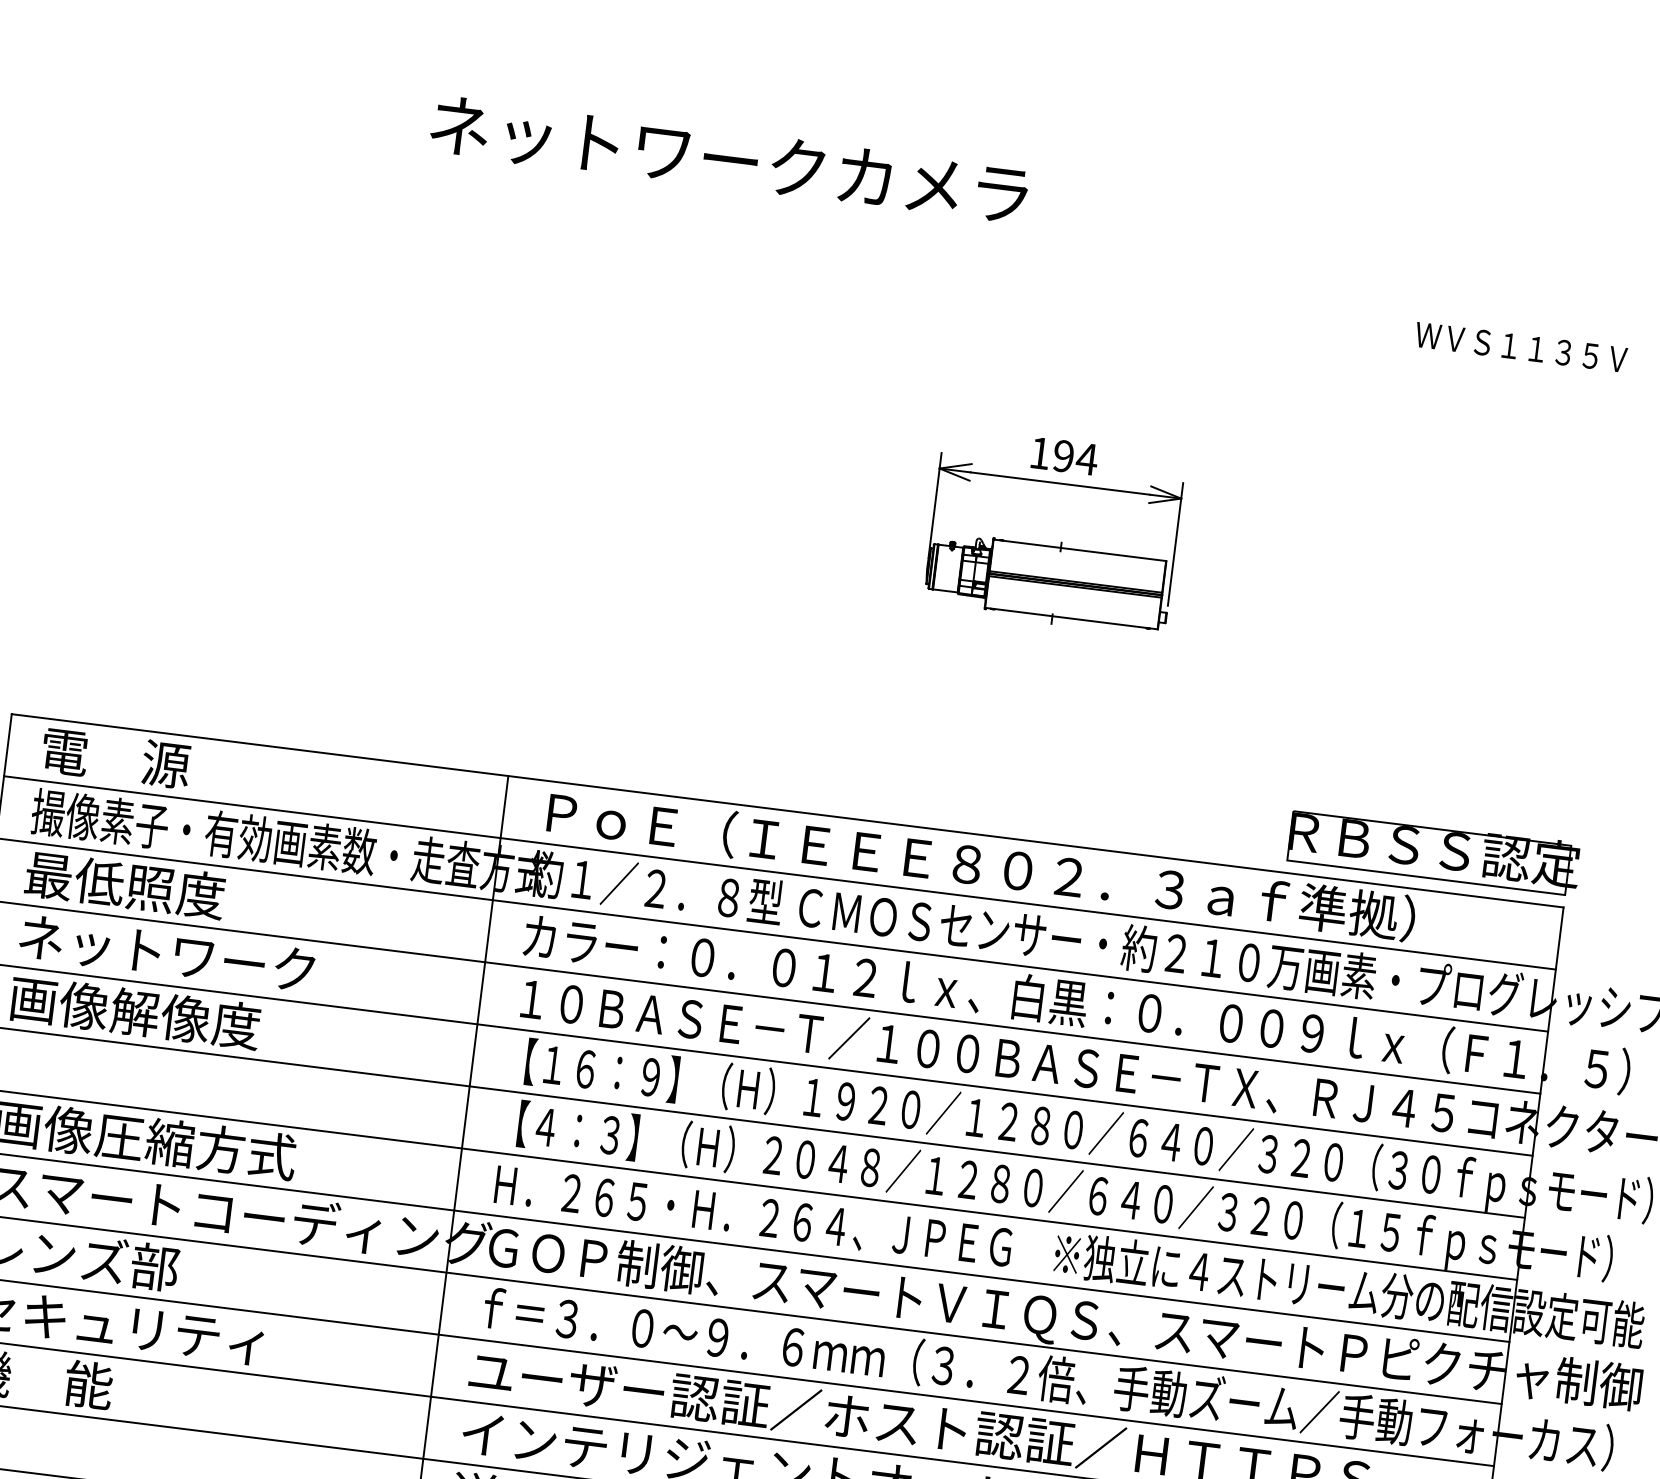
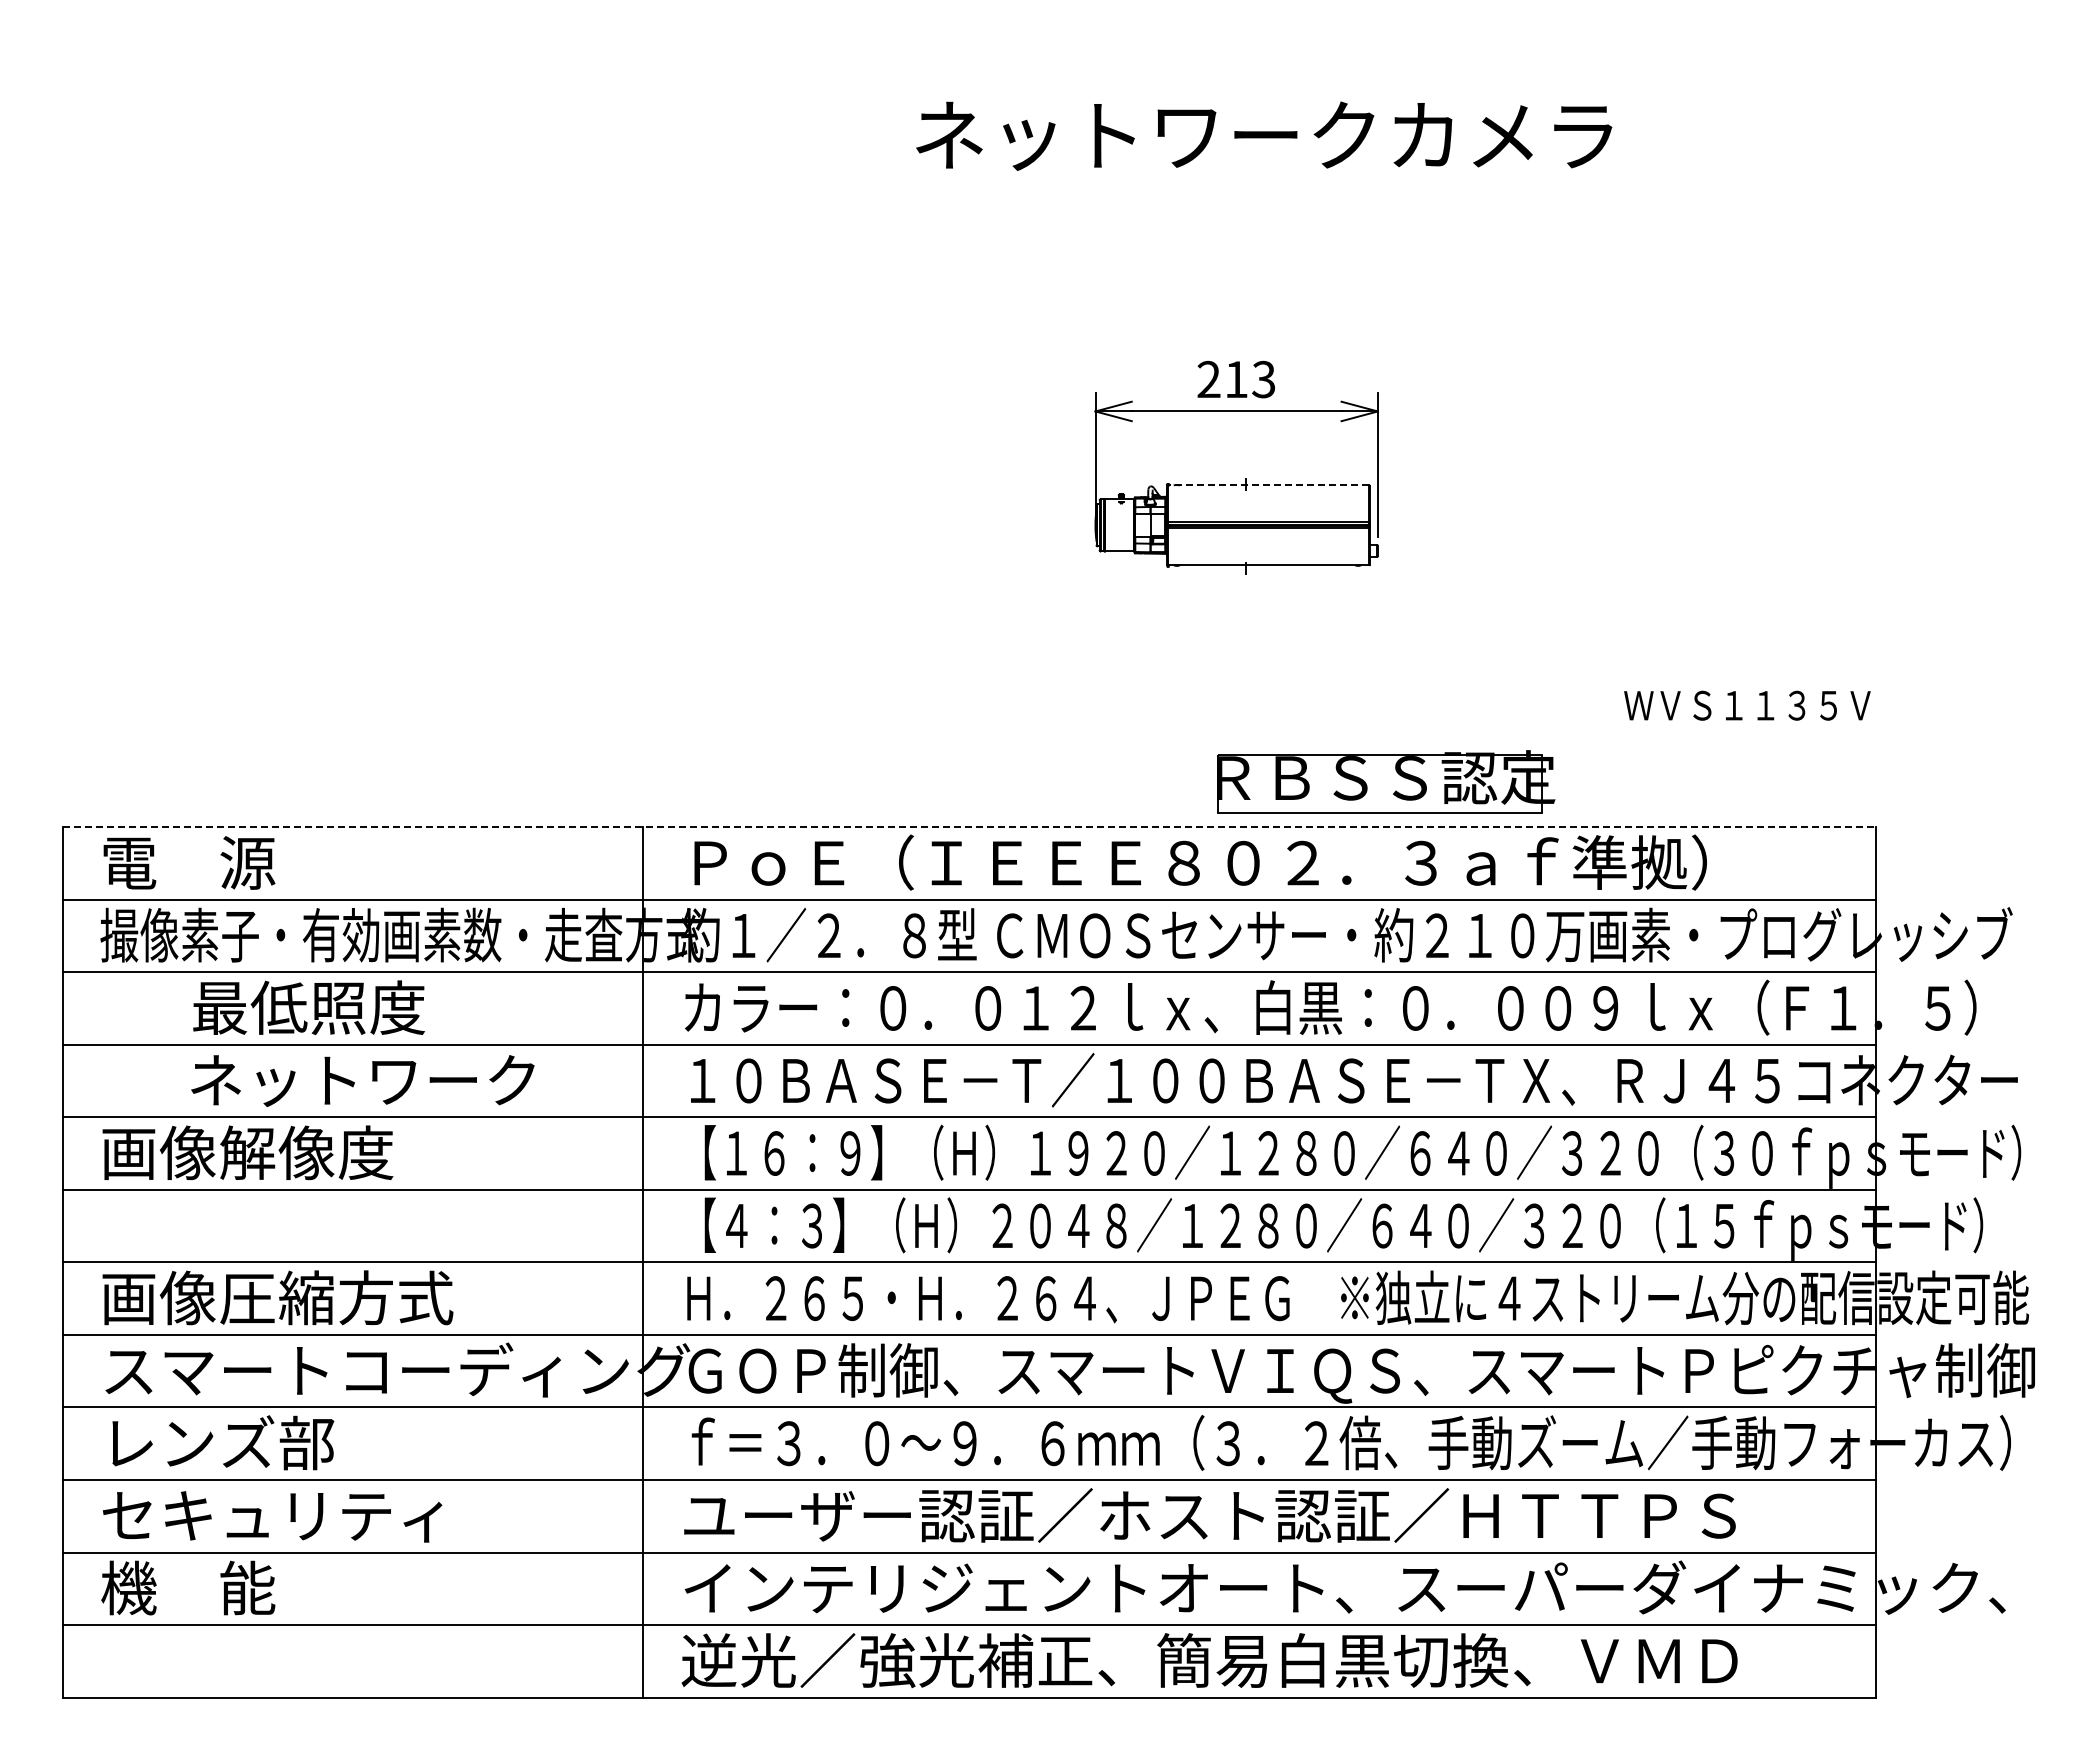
text: (729, 159) -> (1264, 135), moved
text: (1521, 347) -> (1747, 705), moved
text: (1063, 456) -> (1236, 379), 194 -> 213
line: (1079, 550) -> (1268, 485), solid -> dashed
line: (787, 811) -> (969, 827), solid -> dashed
part: (1435, 851) -> (1386, 781), moved
text: (124, 884) -> (308, 1007), moved
text: (166, 953) -> (362, 1080), moved

